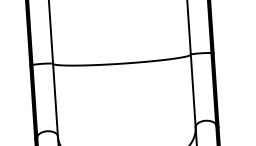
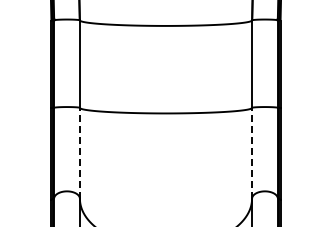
line: (193, 90) -> (252, 152), solid -> dashed
line: (55, 99) -> (79, 152), solid -> dashed

